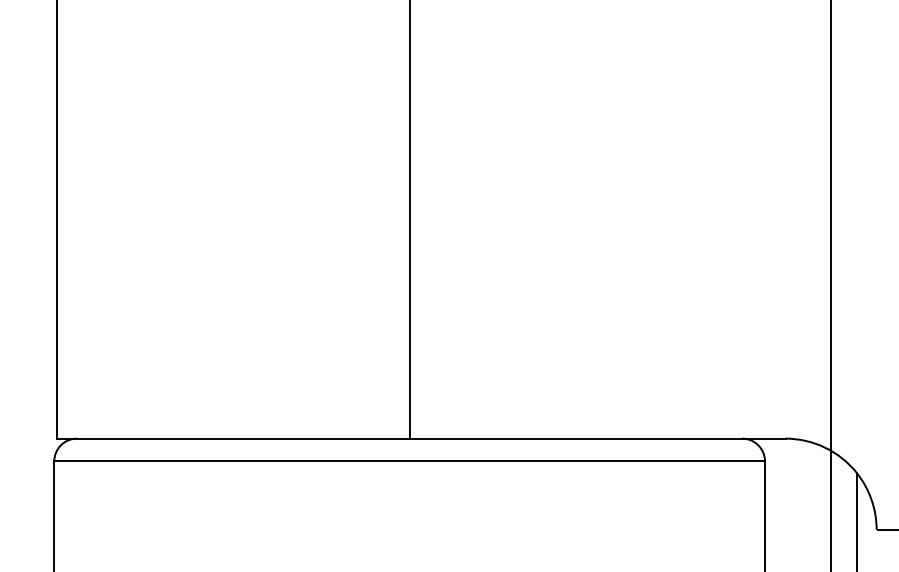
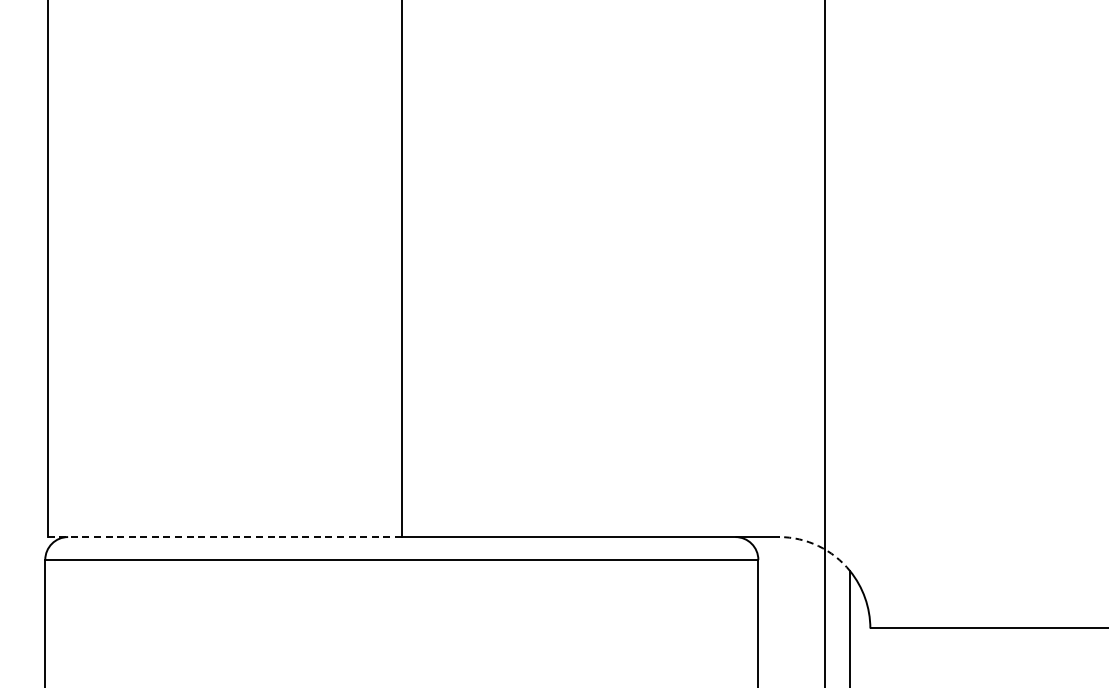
line: (232, 439) -> (224, 537), solid -> dashed
arc: (824, 448) -> (818, 546), solid -> dashed

